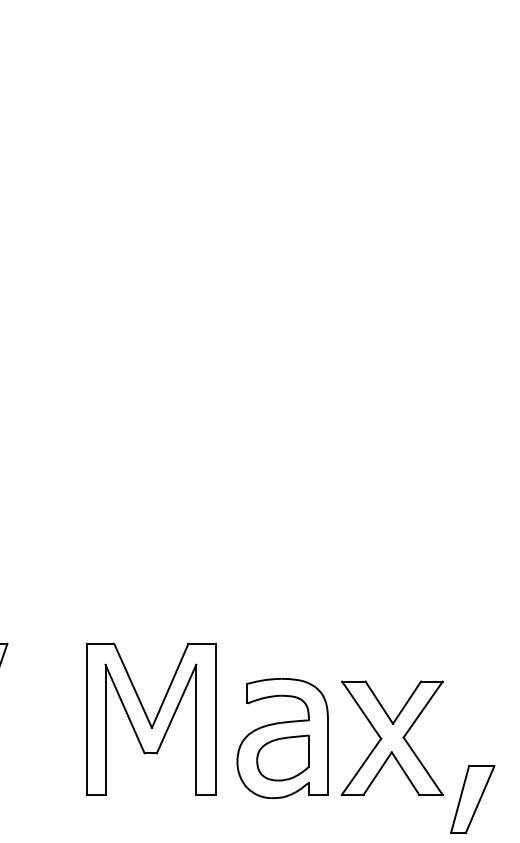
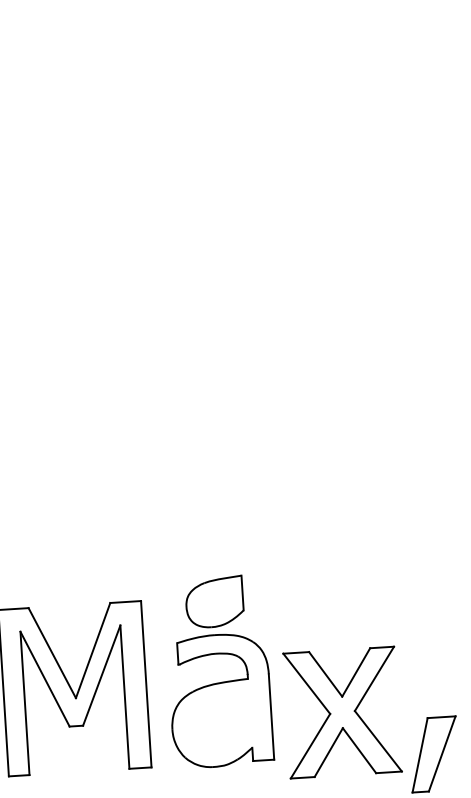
part: (391, 737) -> (341, 711), moved
part: (282, 757) -> (214, 601), moved

